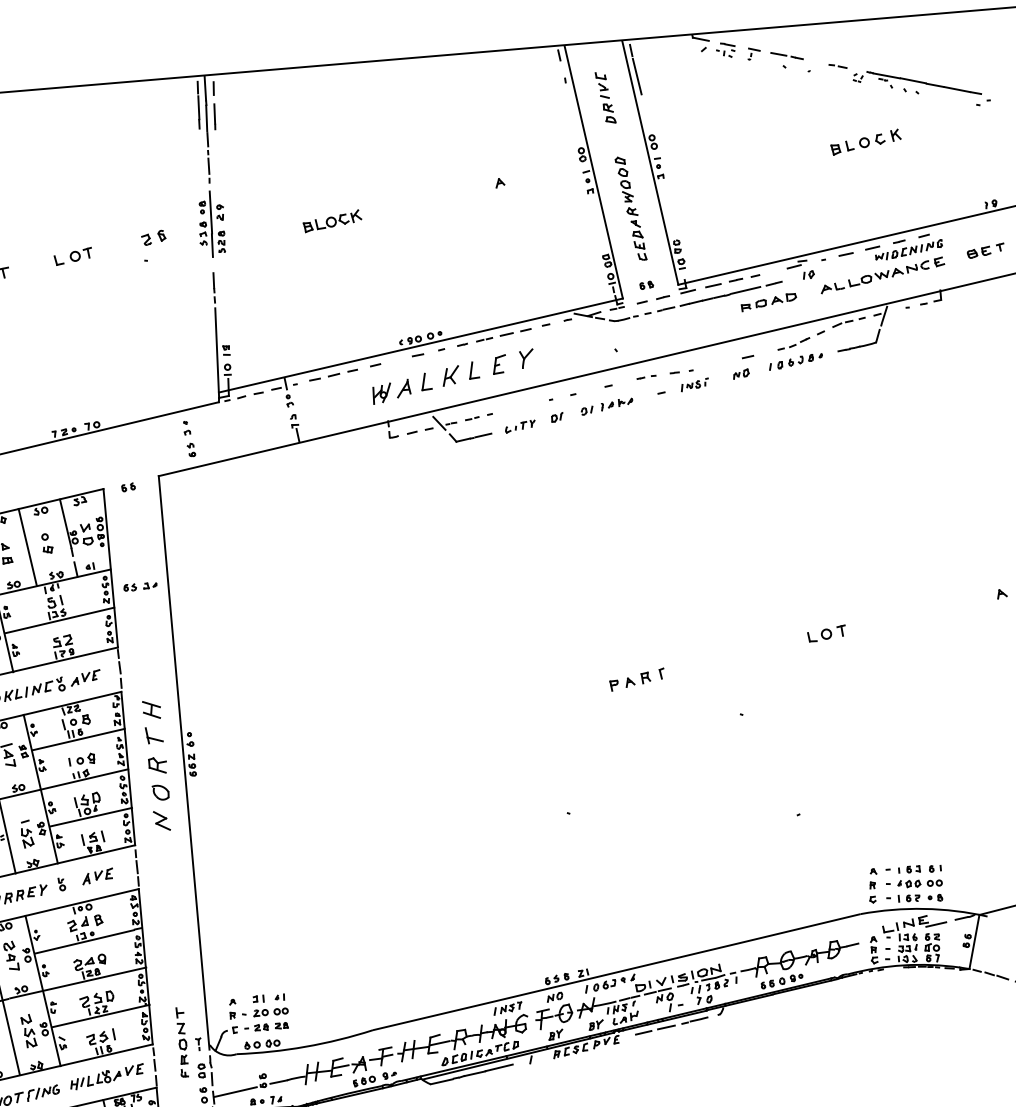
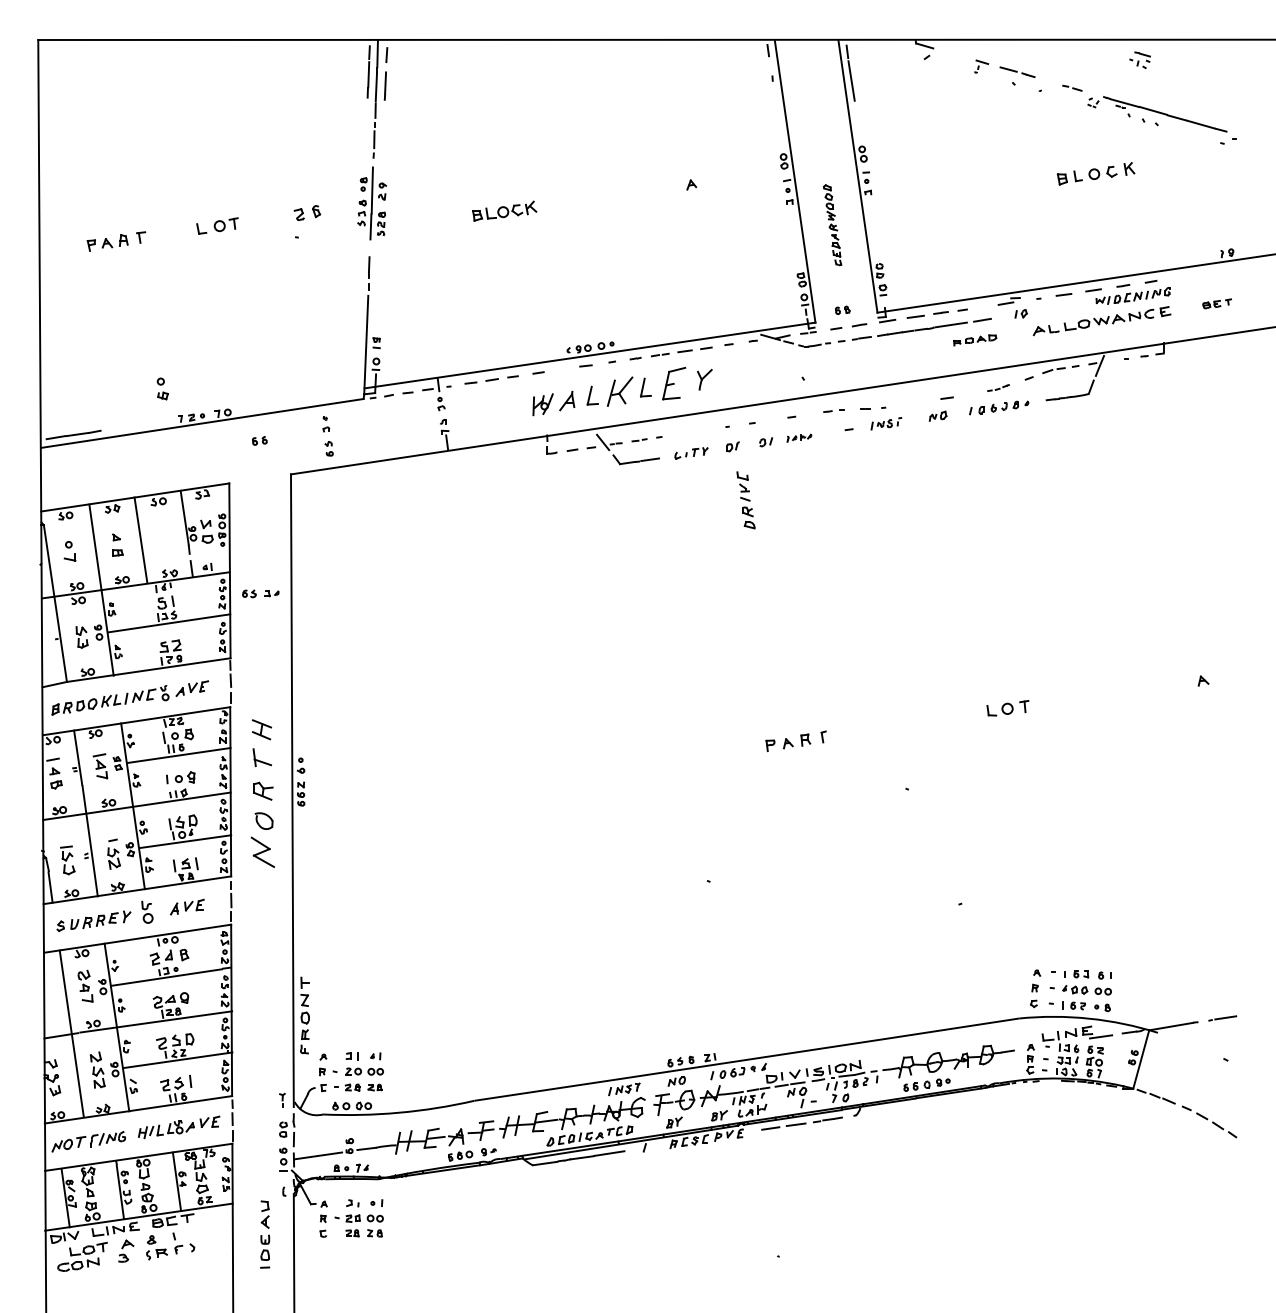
part: (725, 49) -> (1139, 59), moved
part: (605, 98) -> (745, 500), moved
part: (630, 209) -> (832, 225), size x0.7
part: (985, 250) -> (1216, 303), size x0.7
part: (769, 302) -> (975, 340), size x0.7
part: (793, 343) -> (998, 387), size x0.6
part: (499, 364) -> (674, 383), size x1.6
part: (450, 375) -> (619, 391), size x1.4
part: (617, 404) -> (799, 438), size x0.7
part: (128, 487) -> (259, 440), moved
part: (47, 543) -> (162, 388), moved
part: (161, 820) -> (262, 851), size x1.4
part: (62, 884) -> (147, 912), size x1.6
part: (182, 1042) -> (304, 1015), moved

